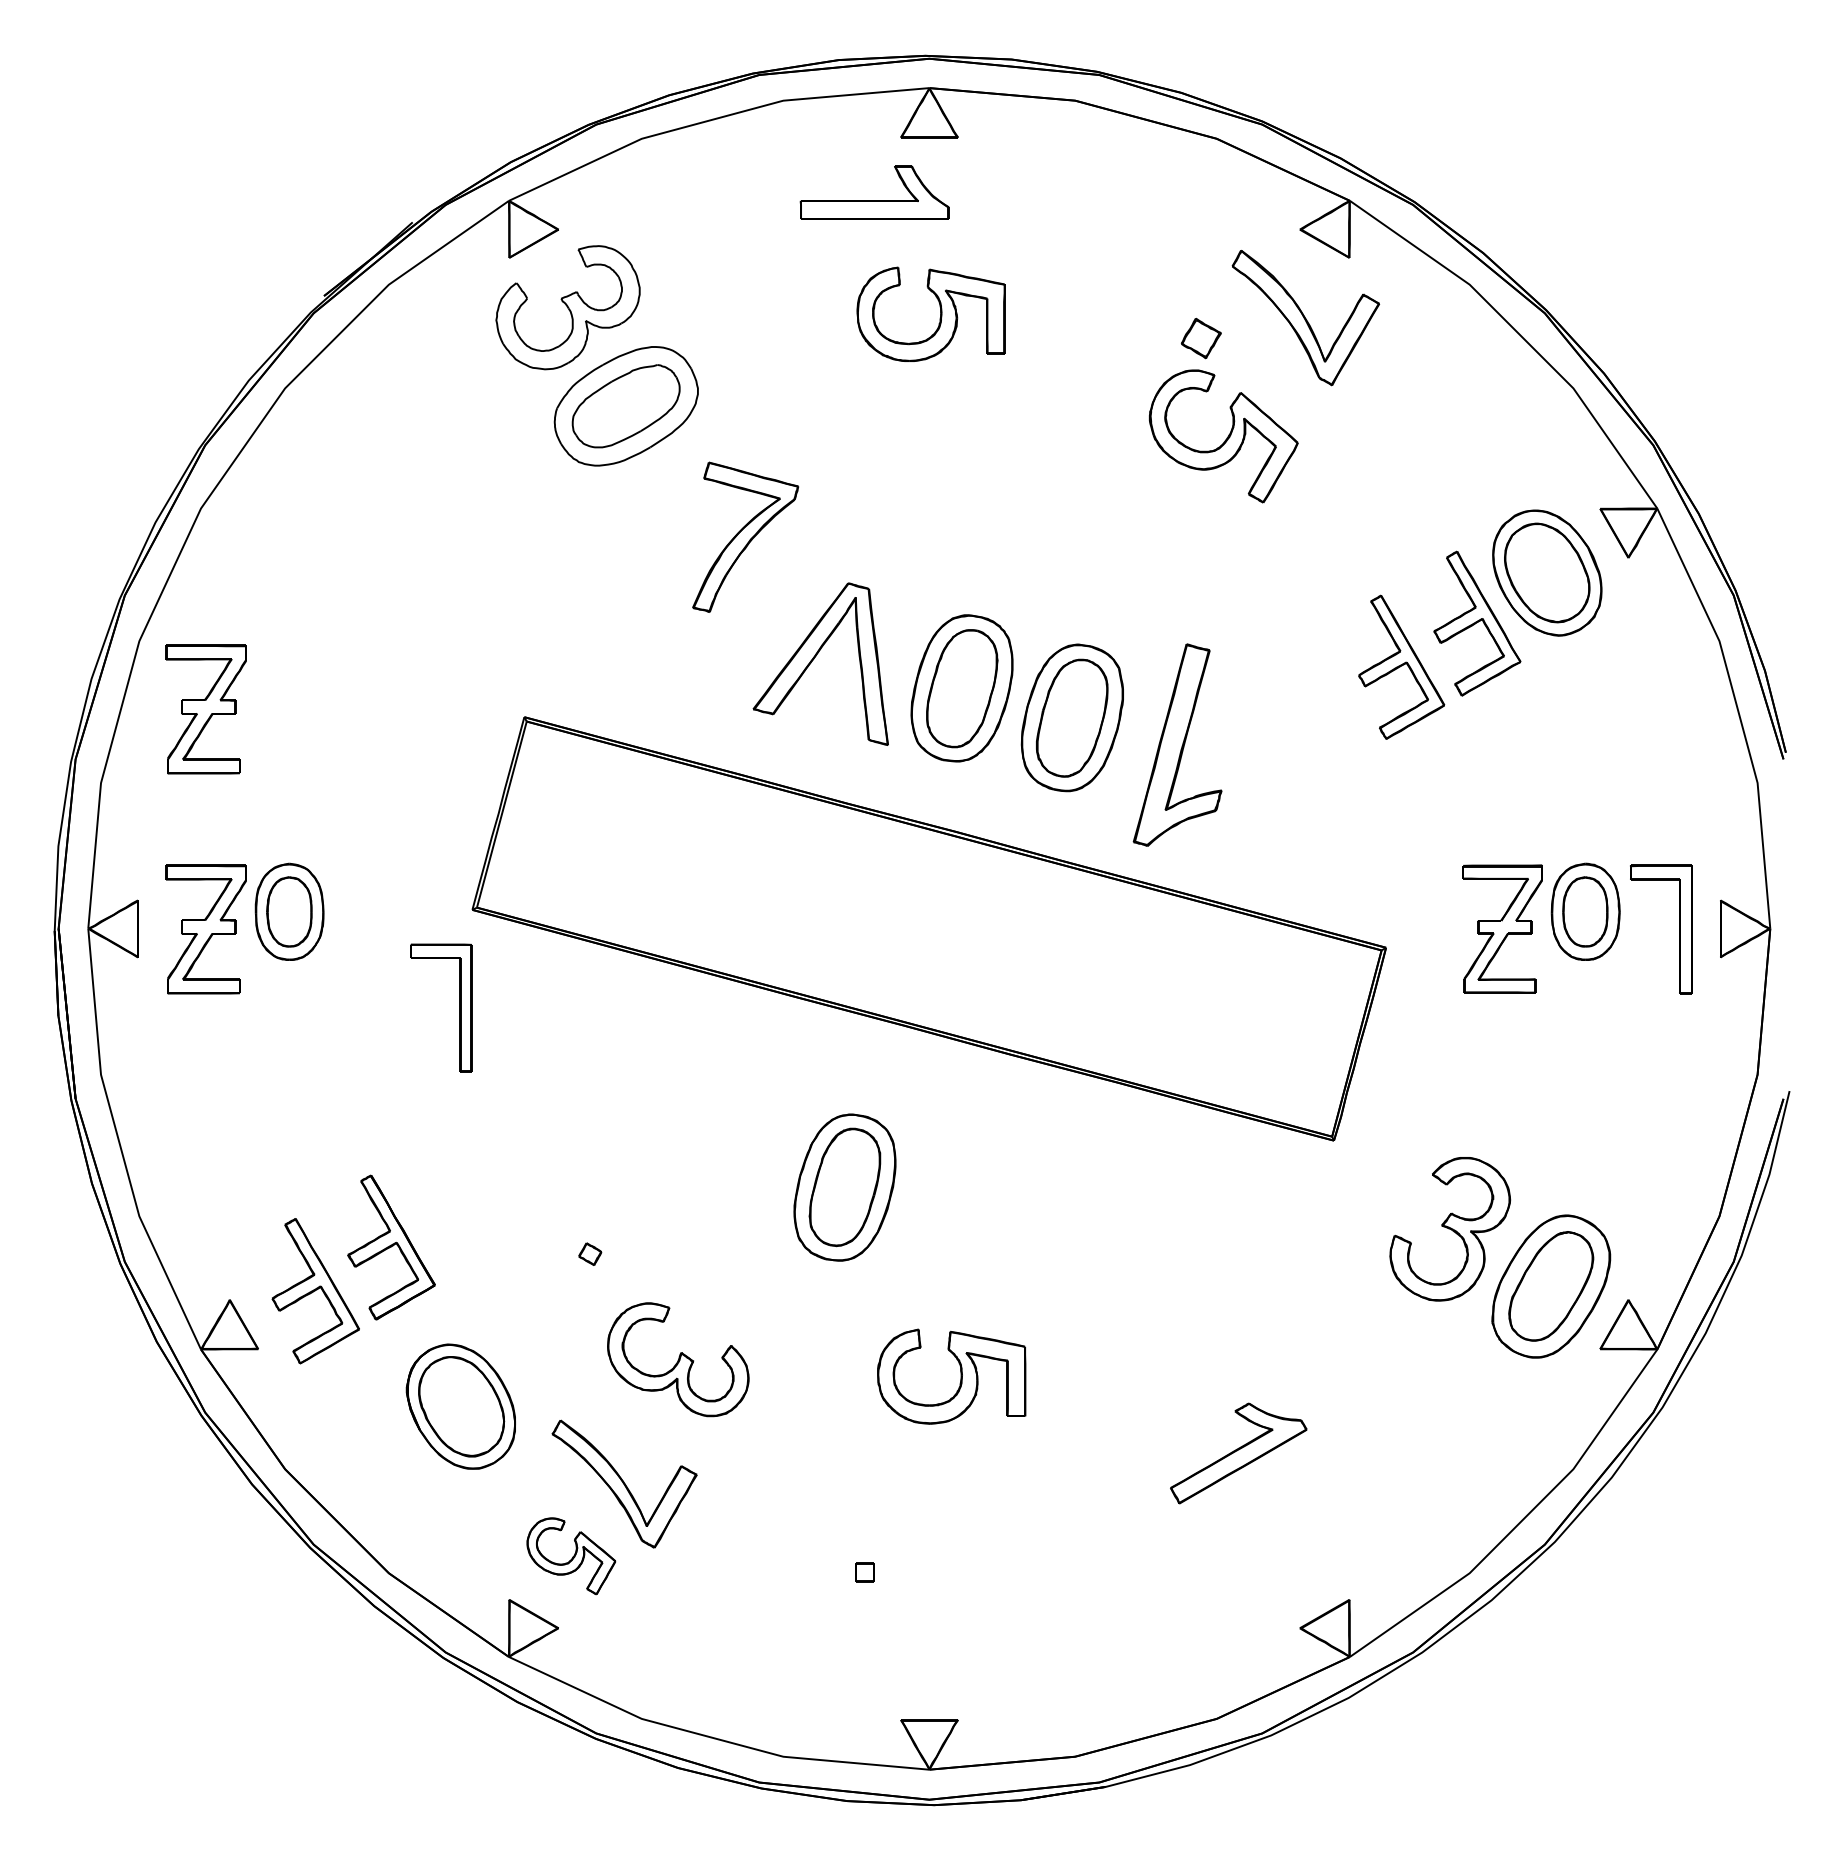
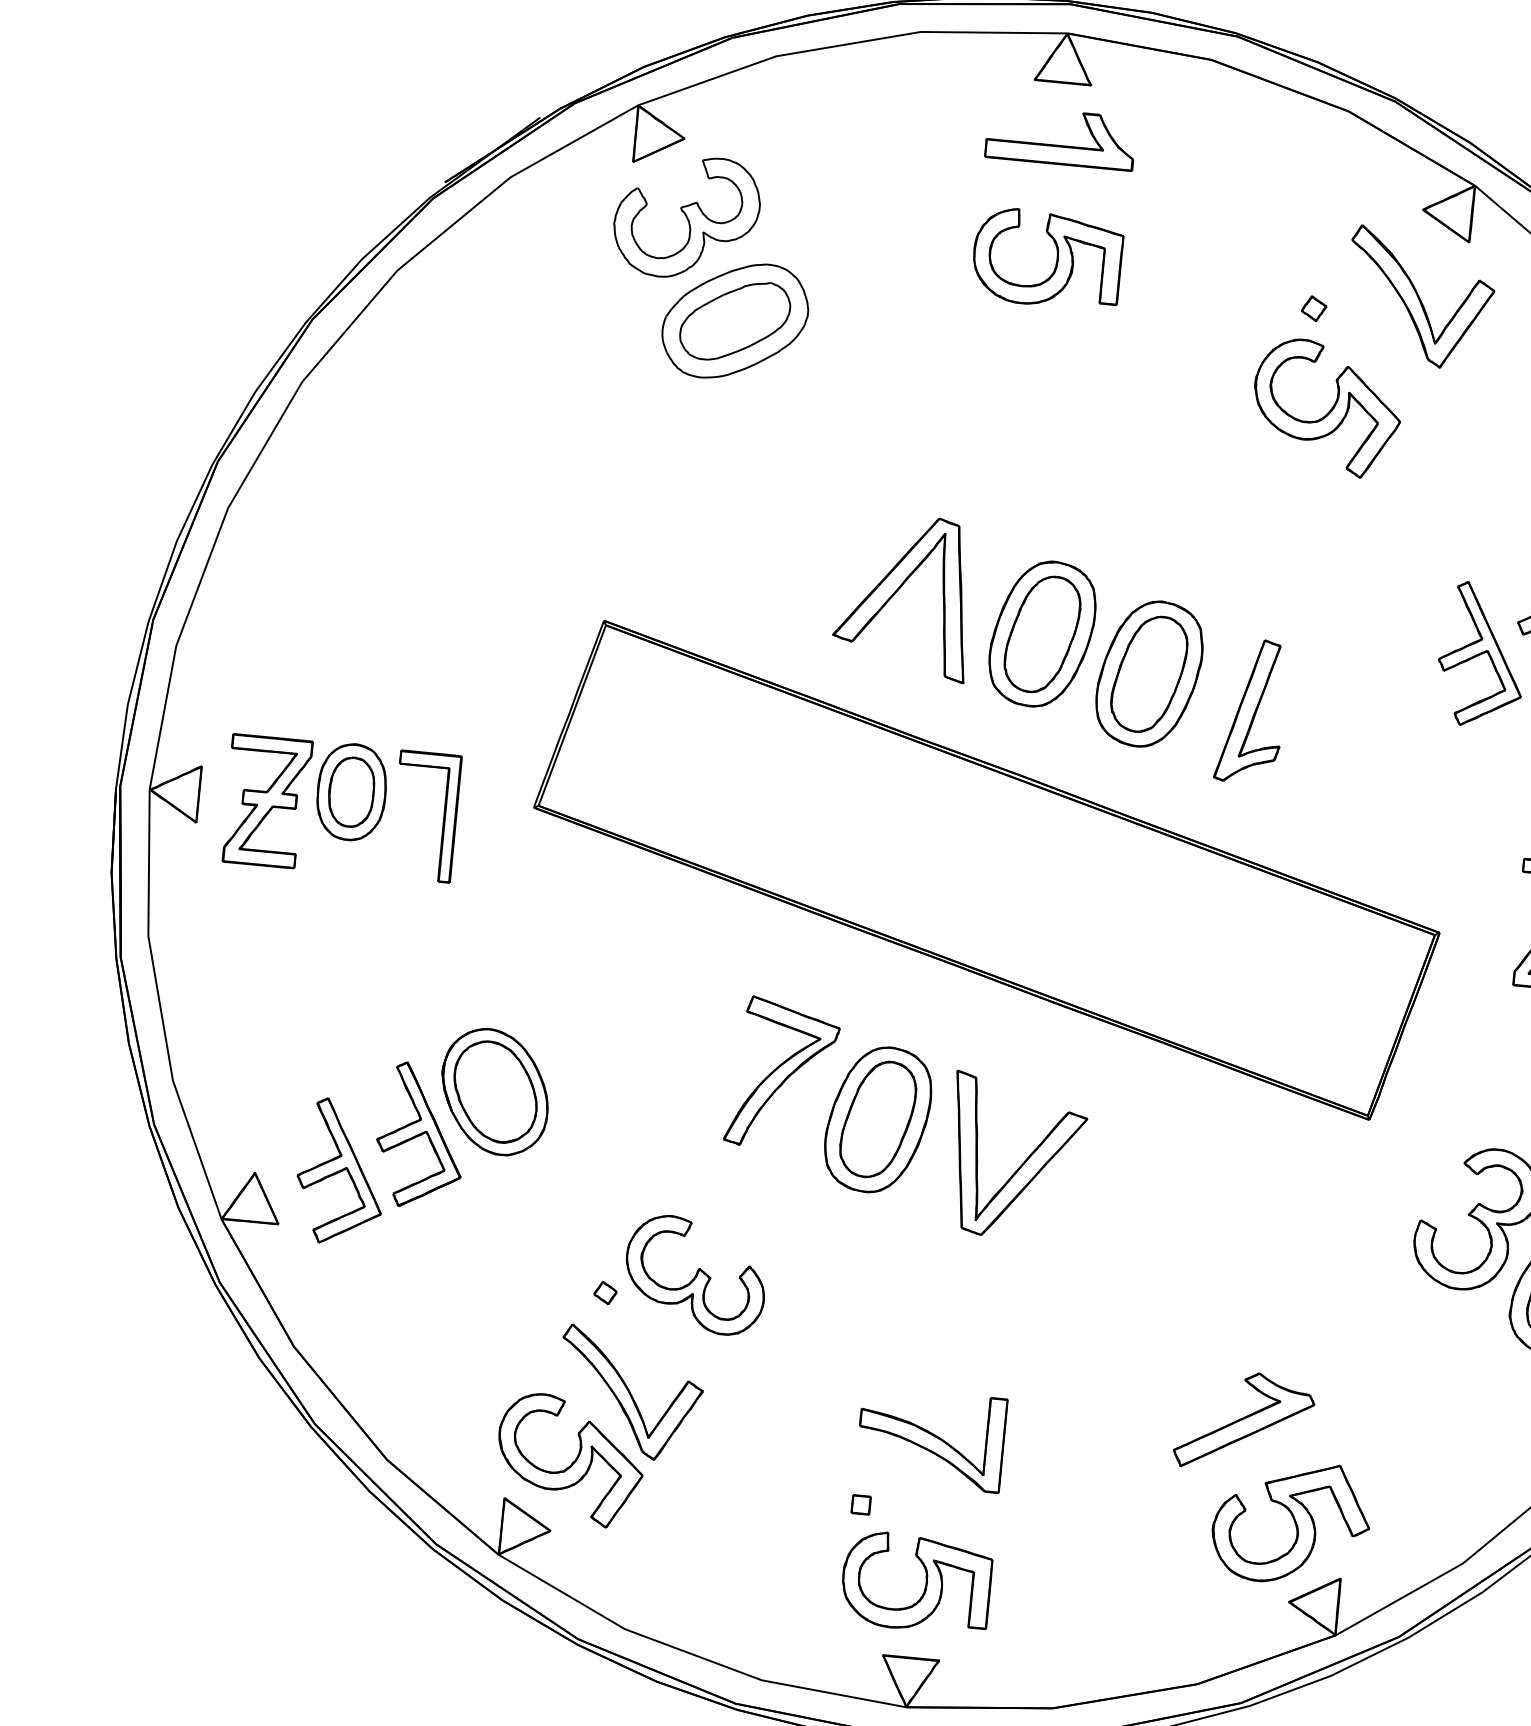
part: (874, 200) -> (1059, 145), moved
part: (1201, 338) -> (1314, 308), size x0.62
part: (745, 536) -> (782, 1073), moved
part: (205, 709) -> (287, 582), removed
part: (1177, 745) -> (1251, 711), size x0.71
part: (459, 1007) -> (443, 817), moved
part: (992, 1217) -> (1022, 1163), added
part: (590, 1253) -> (605, 1292), moved
part: (960, 1376) -> (925, 1583), moved
part: (460, 1406) -> (494, 1091), moved
part: (928, 1500) -> (931, 1439), added
part: (1294, 1548) -> (1290, 1522), added
part: (571, 1556) -> (570, 1460), size x1.67

